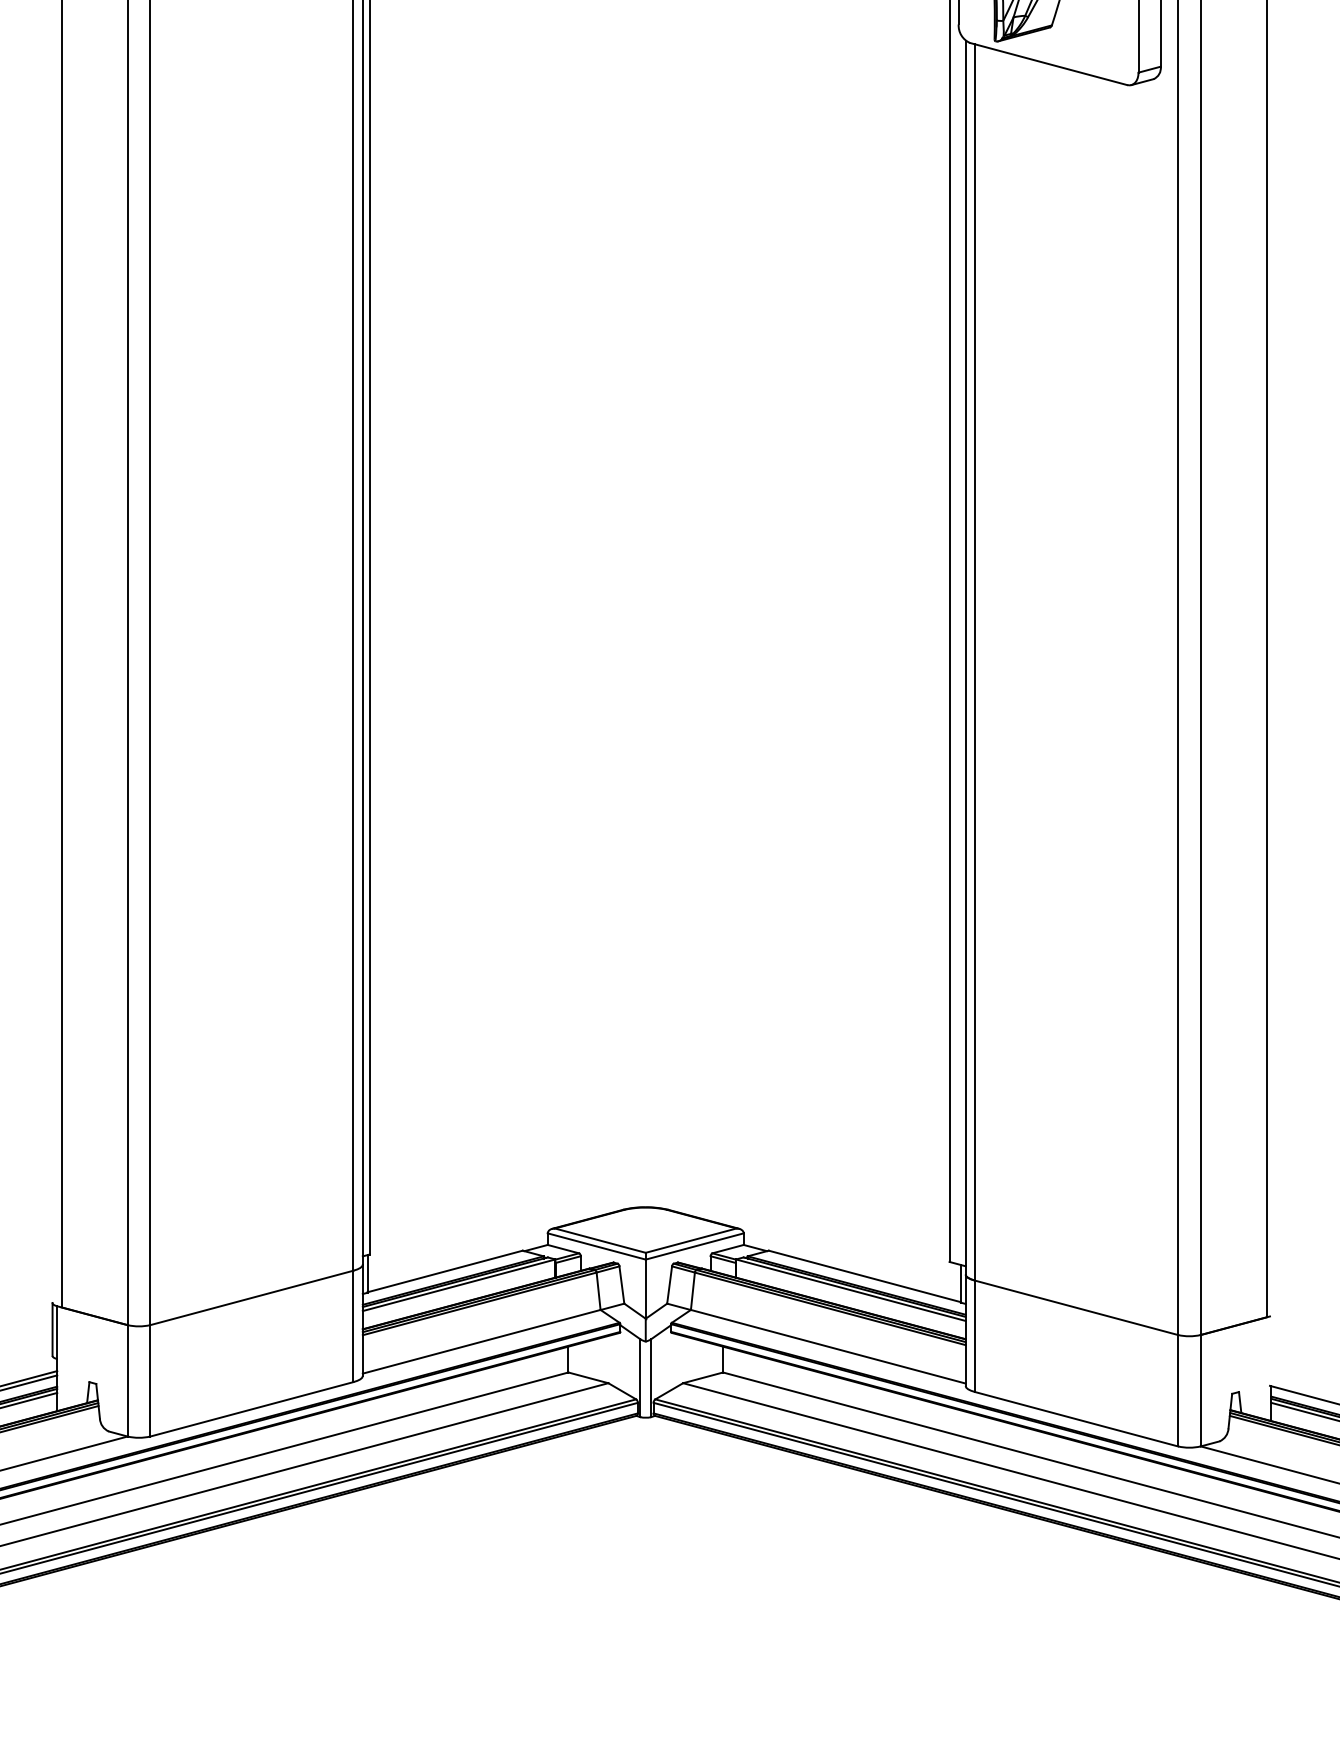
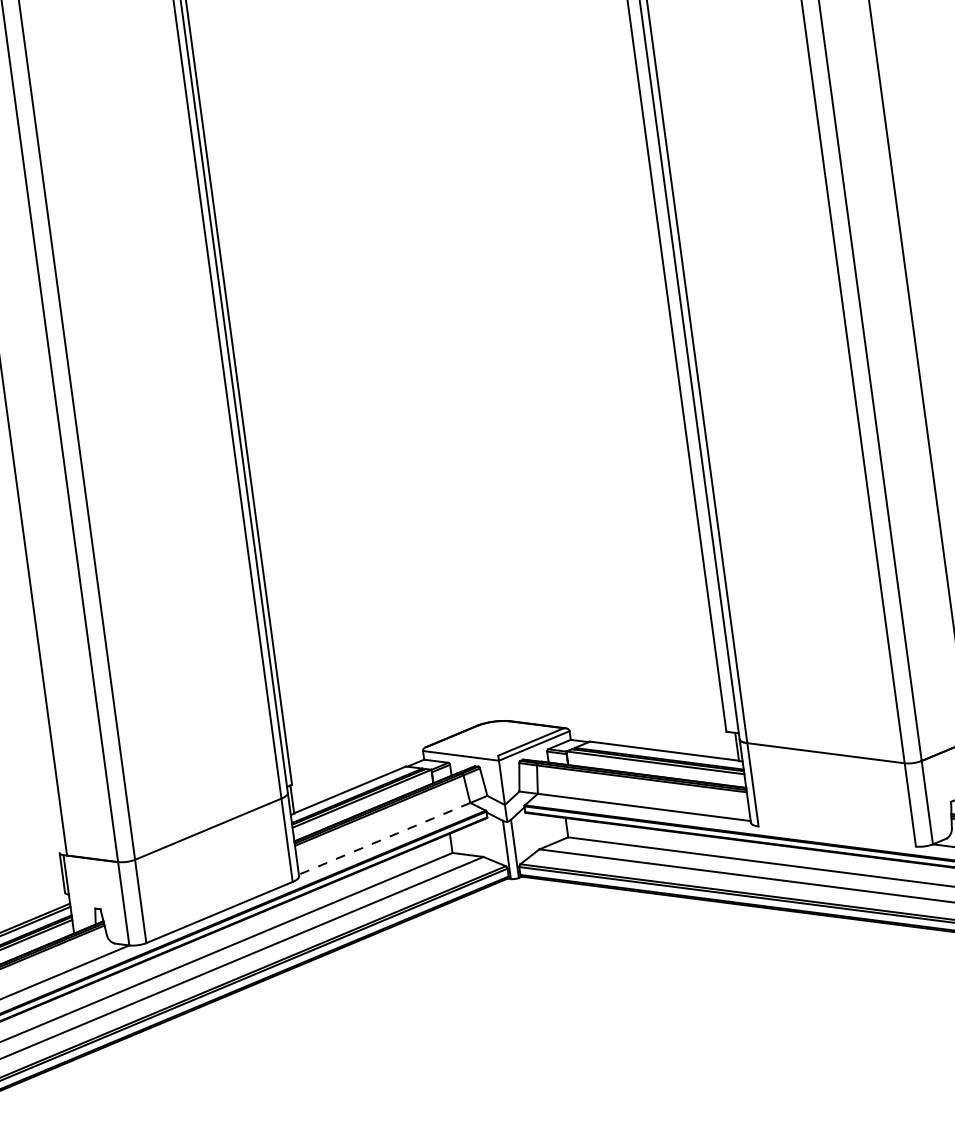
line: (599, 1240) -> (462, 751), removed
line: (481, 1341) -> (384, 838), solid -> dashed
line: (1076, 1419) -> (837, 836), removed

